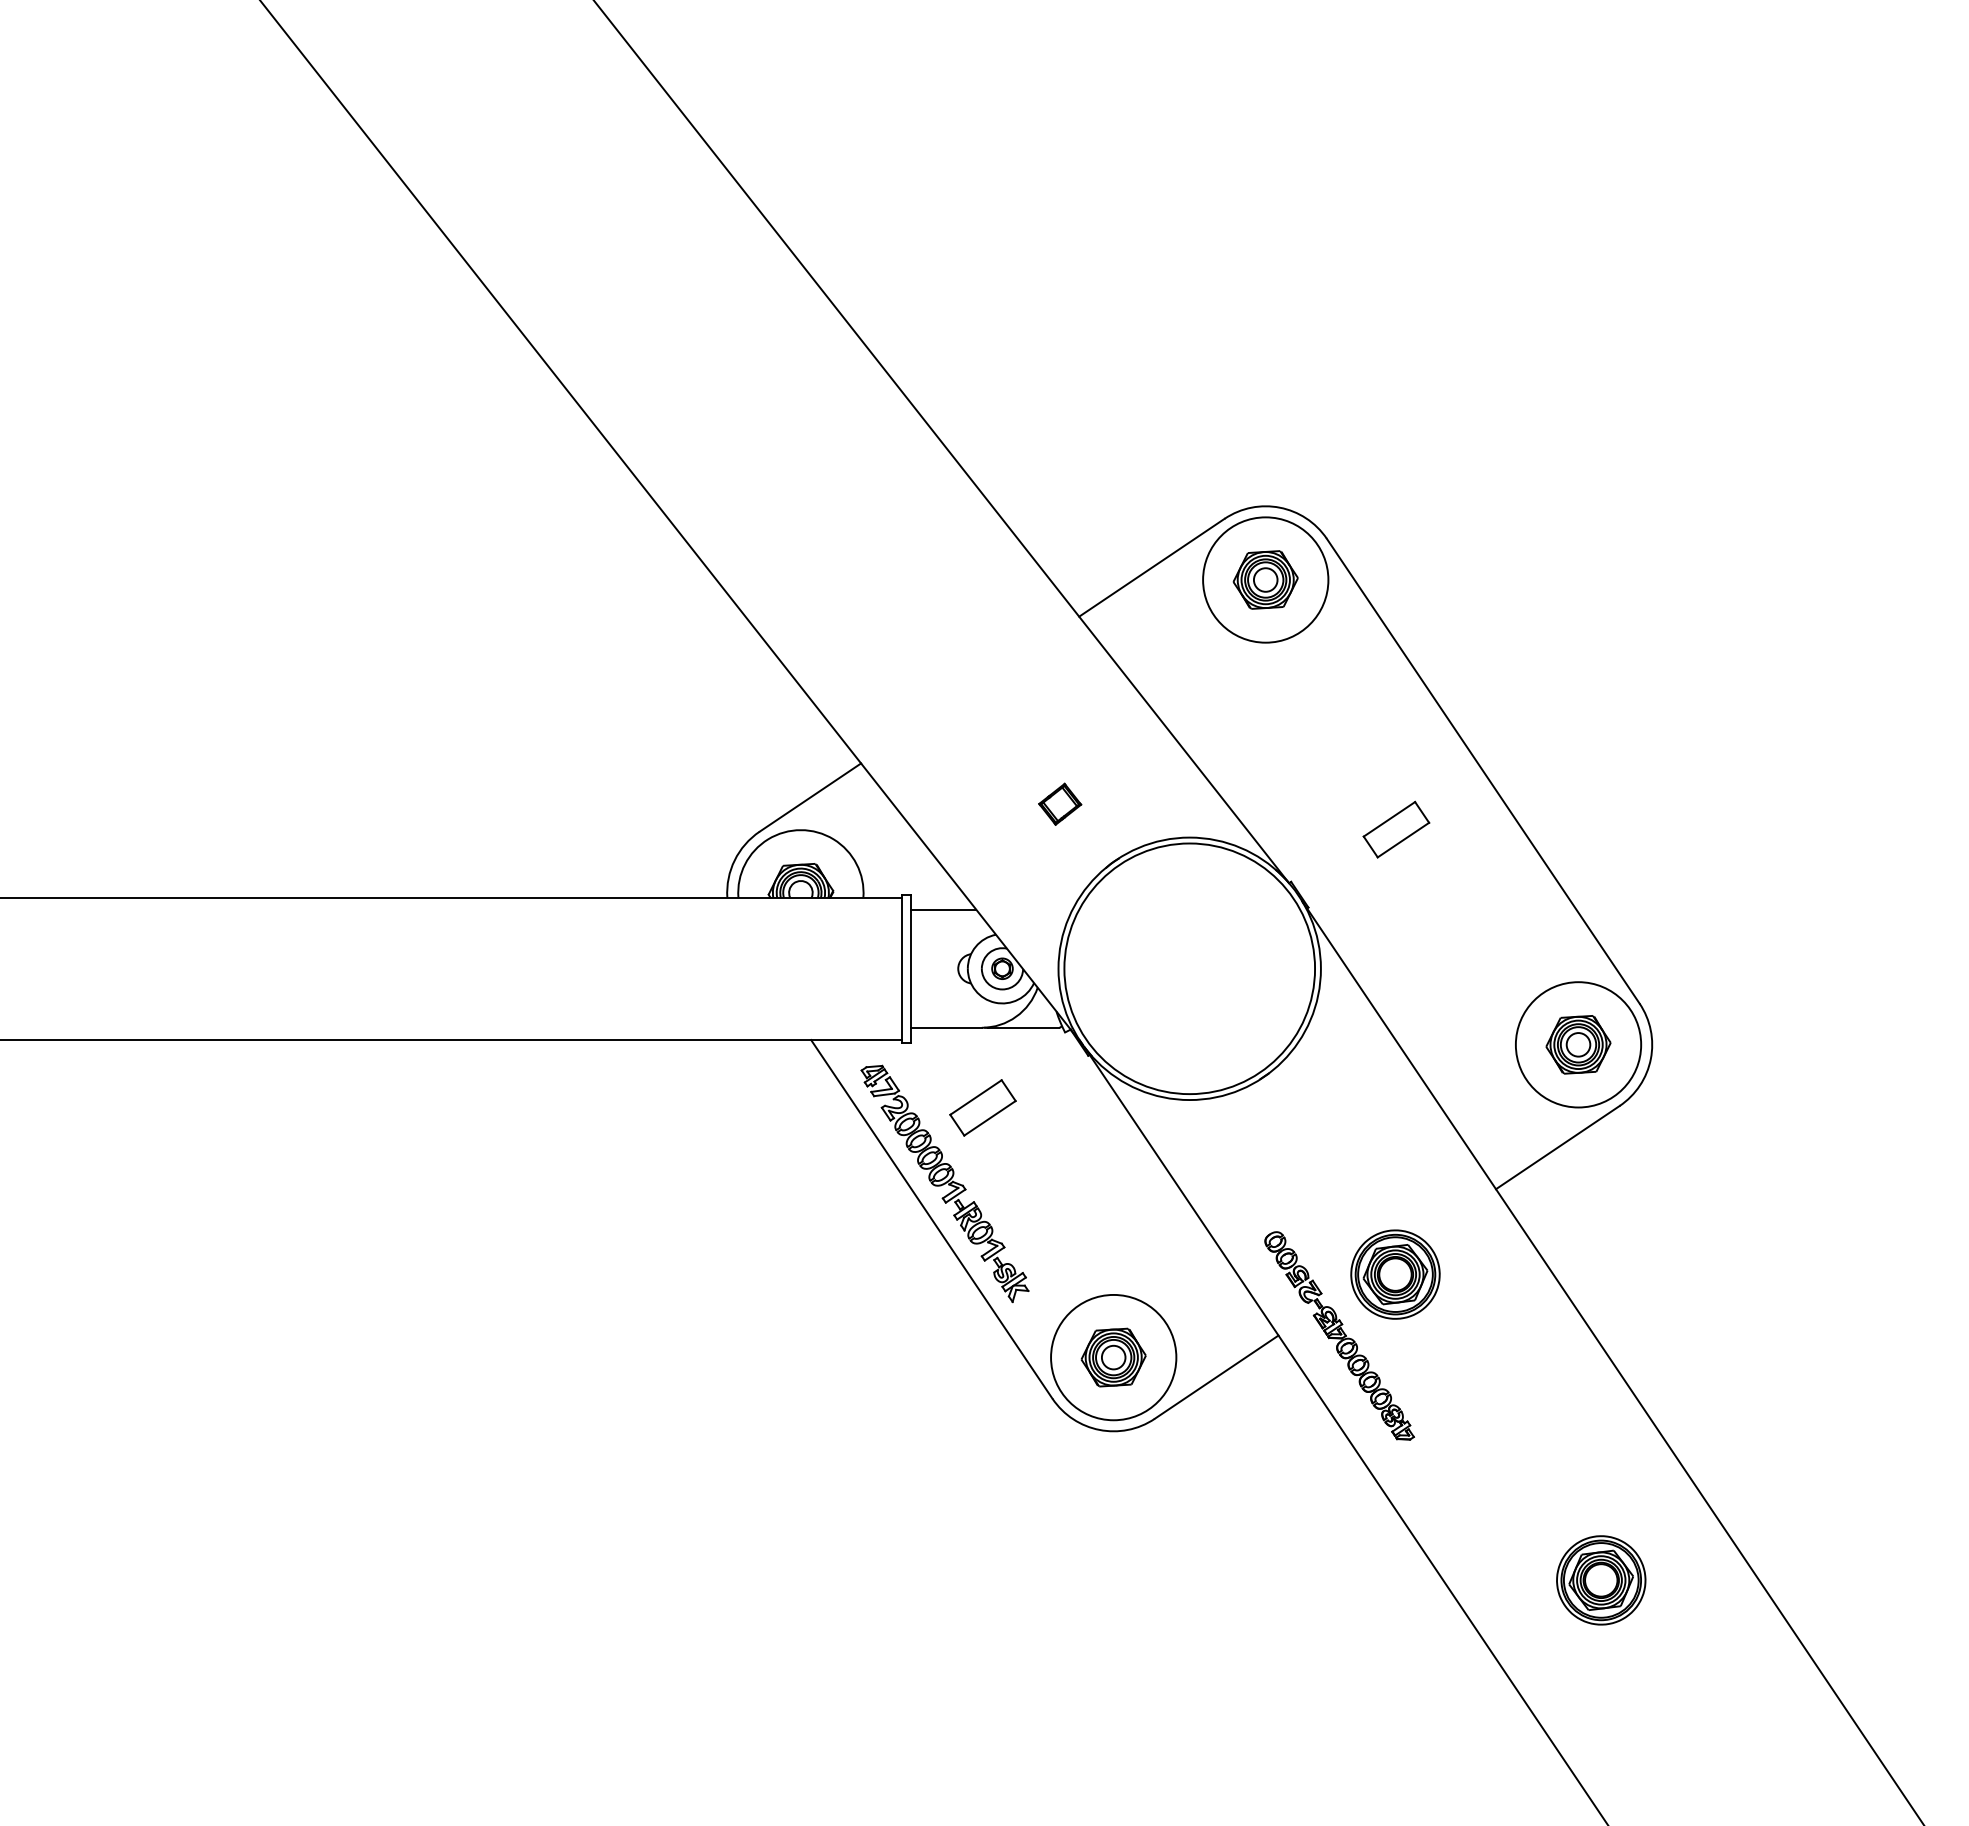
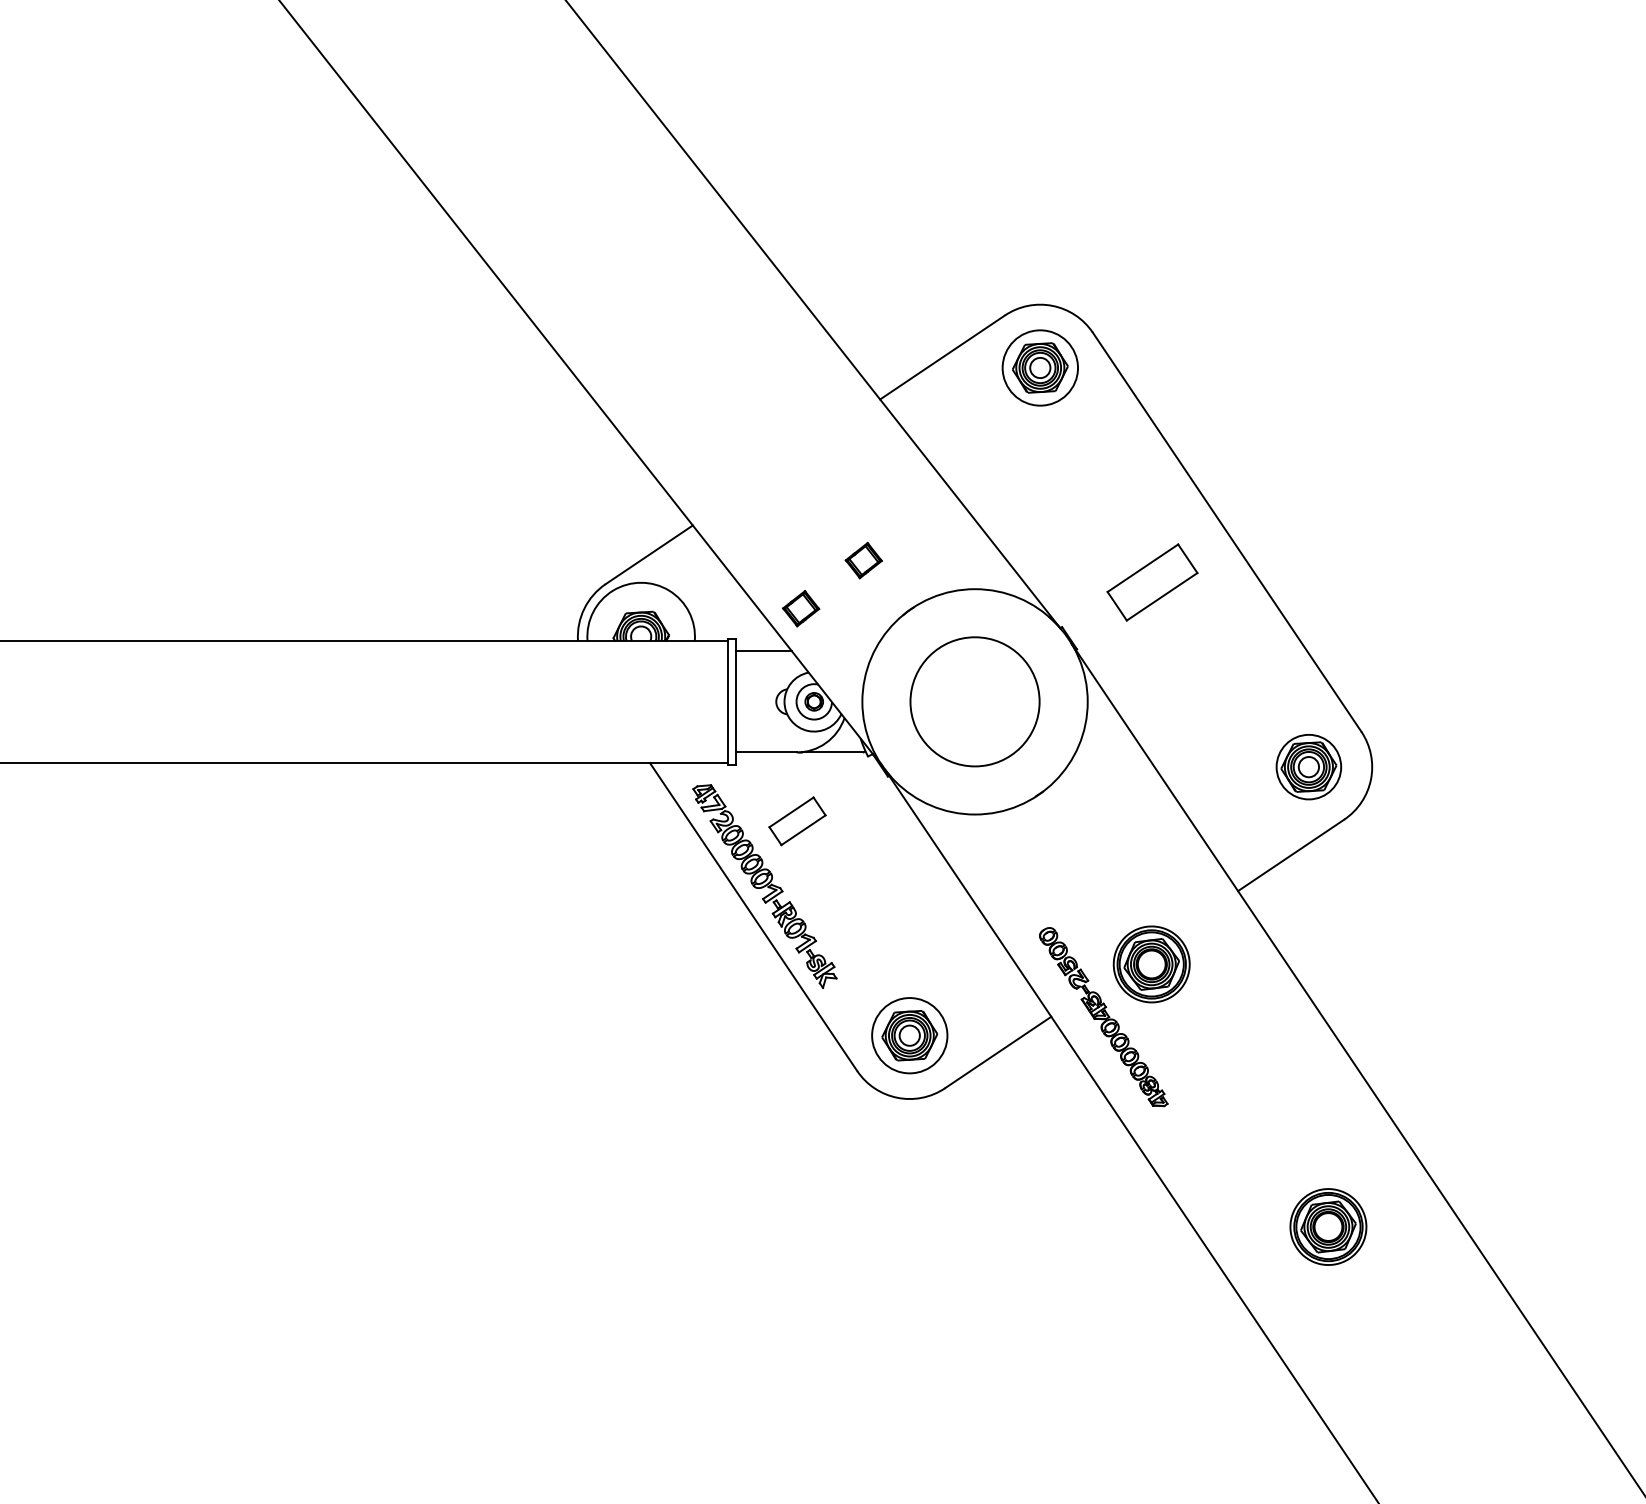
circle: (1265, 579) -> (1040, 367), size x0.7
part: (1396, 829) -> (1152, 582), size x1.6
part: (987, 859) -> (801, 607), added
circle: (1189, 968) -> (974, 701), size x0.6
circle: (1578, 1044) -> (1308, 766), size x0.6
circle: (1113, 1357) -> (909, 1035), size x0.7

